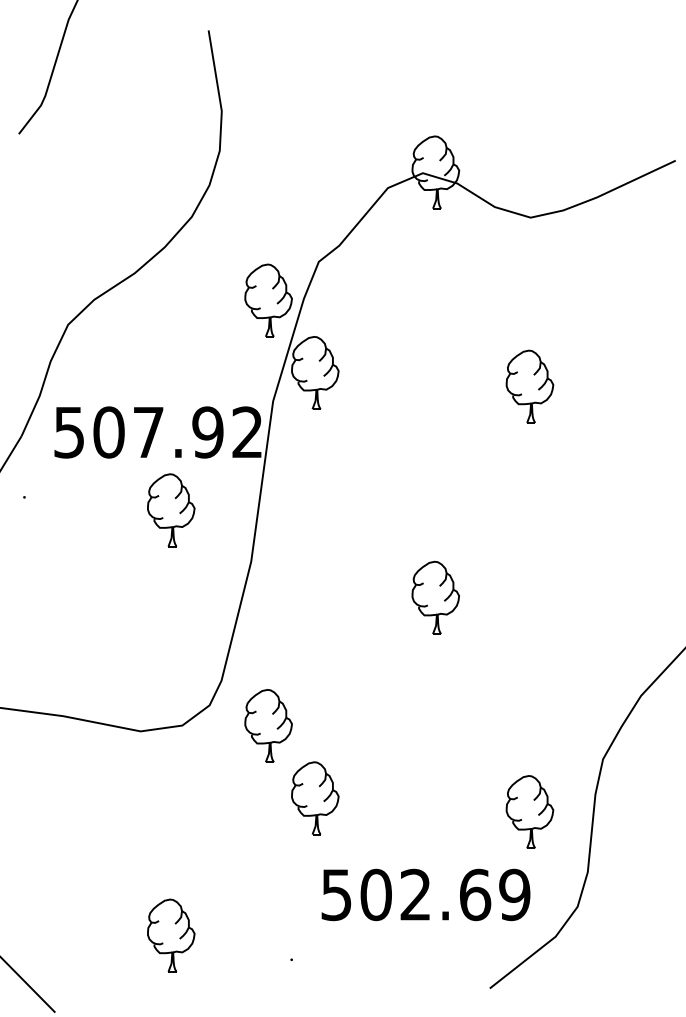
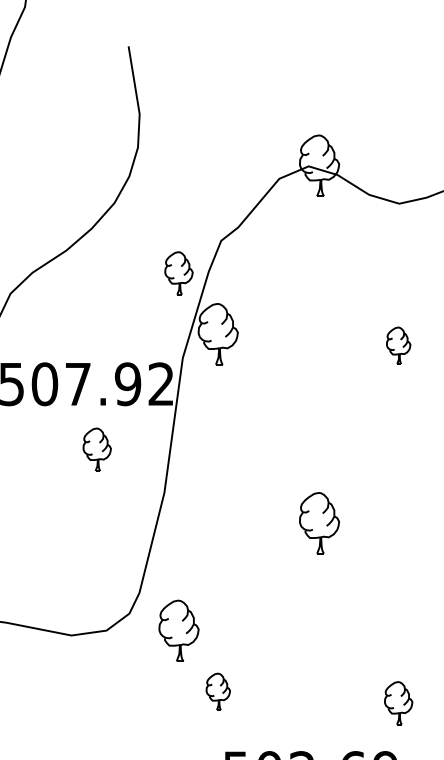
part: (268, 300) -> (178, 273), size x0.7
part: (529, 386) -> (398, 345), size x0.6
part: (171, 510) -> (97, 449), size x0.7
part: (315, 798) -> (218, 691), size x0.6
part: (529, 811) -> (398, 702), size x0.7

